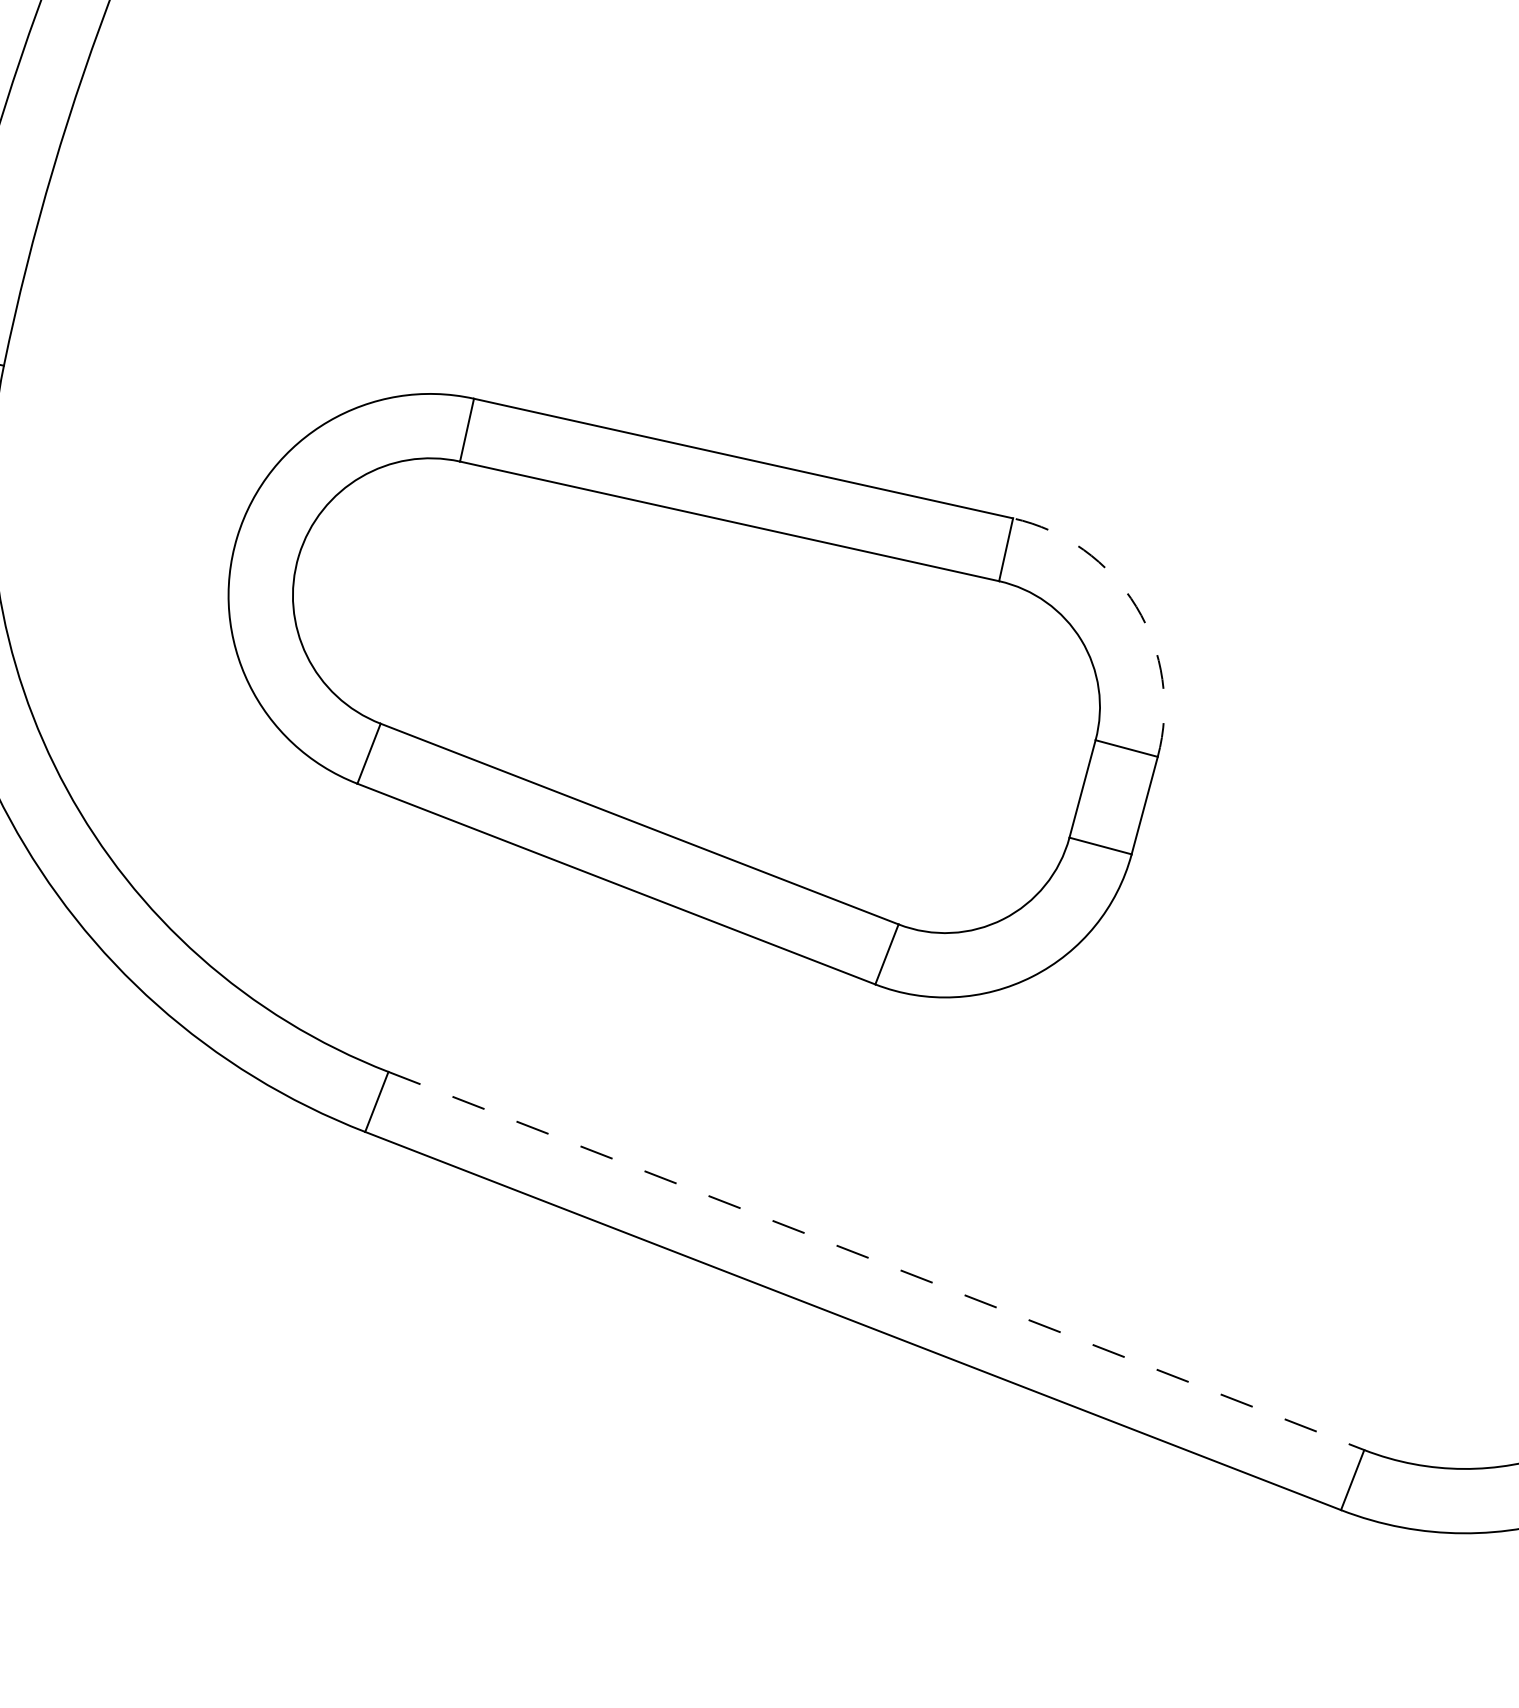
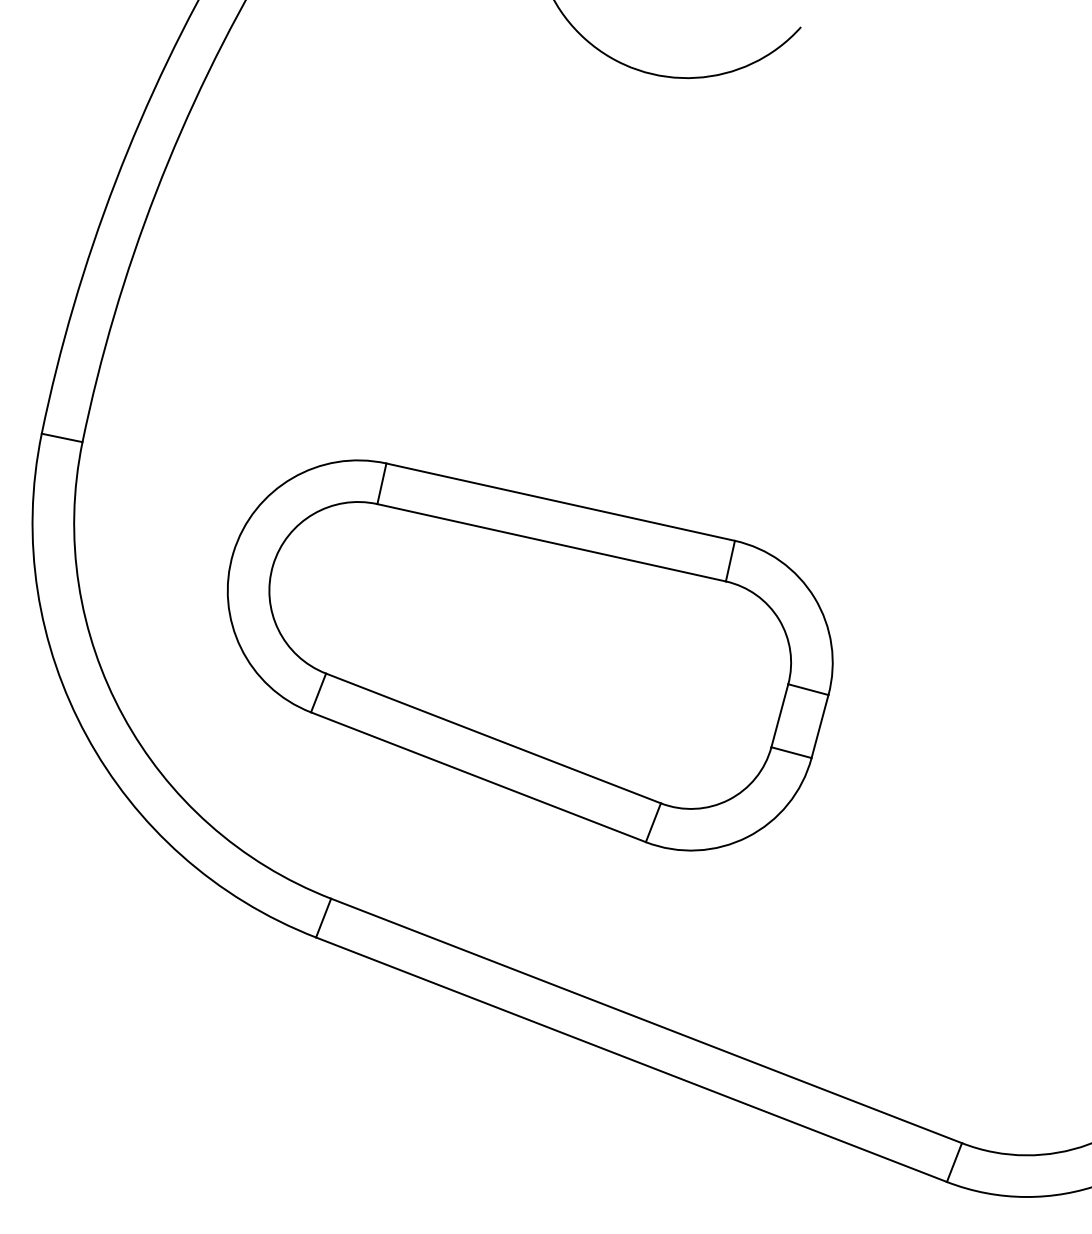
arc: (1136, 606) -> (814, 597), dashed -> solid
line: (877, 1261) -> (647, 1021), dashed -> solid

